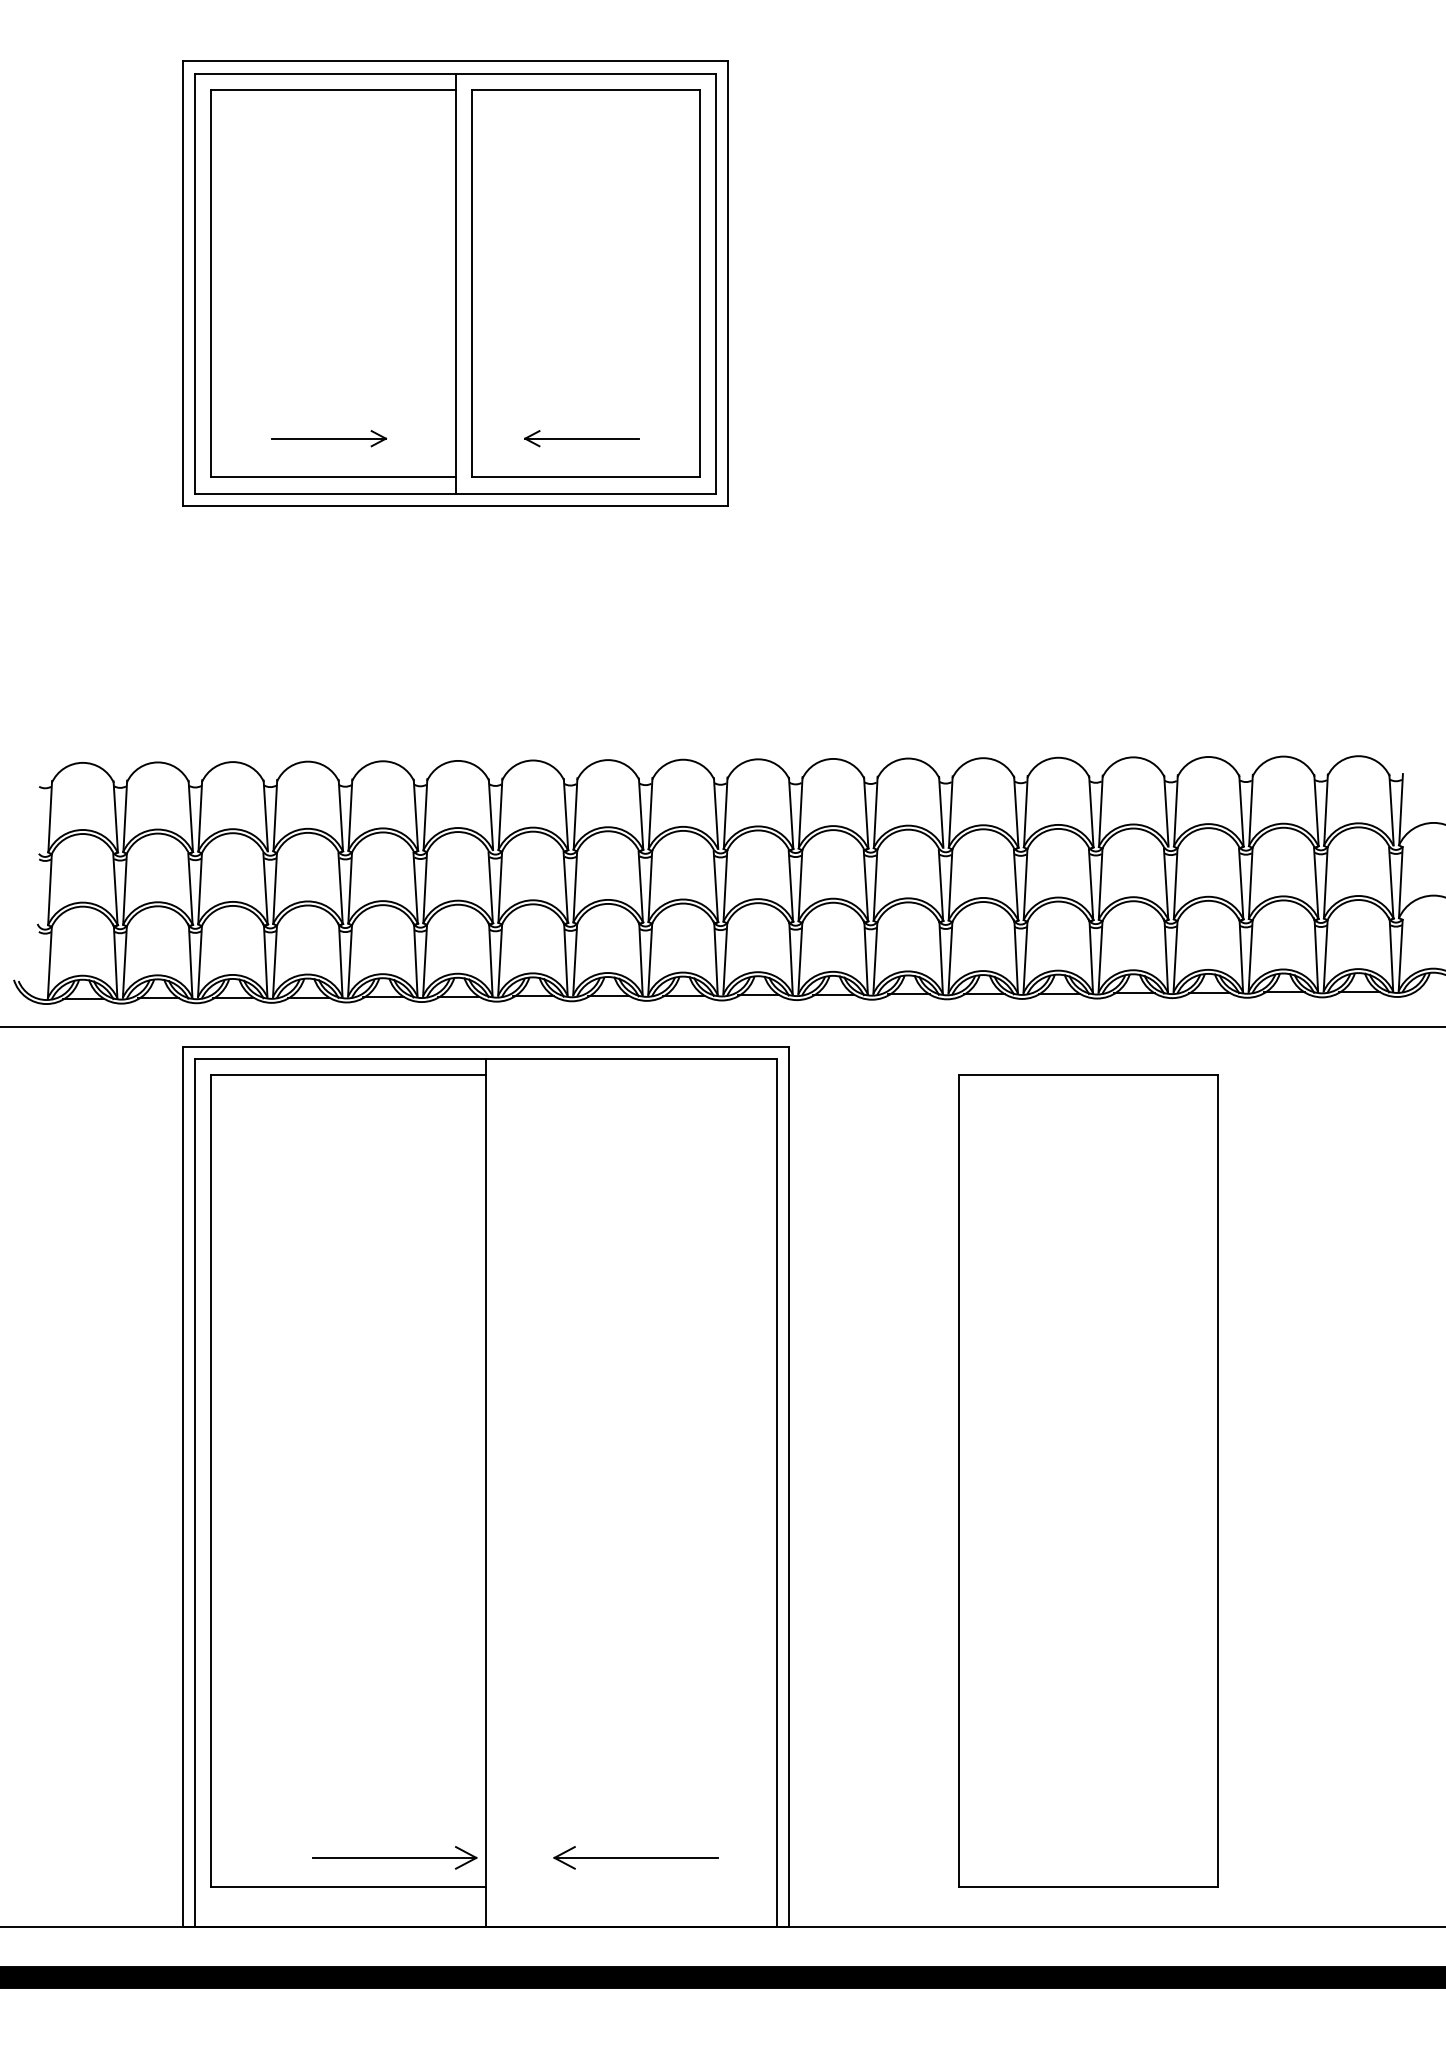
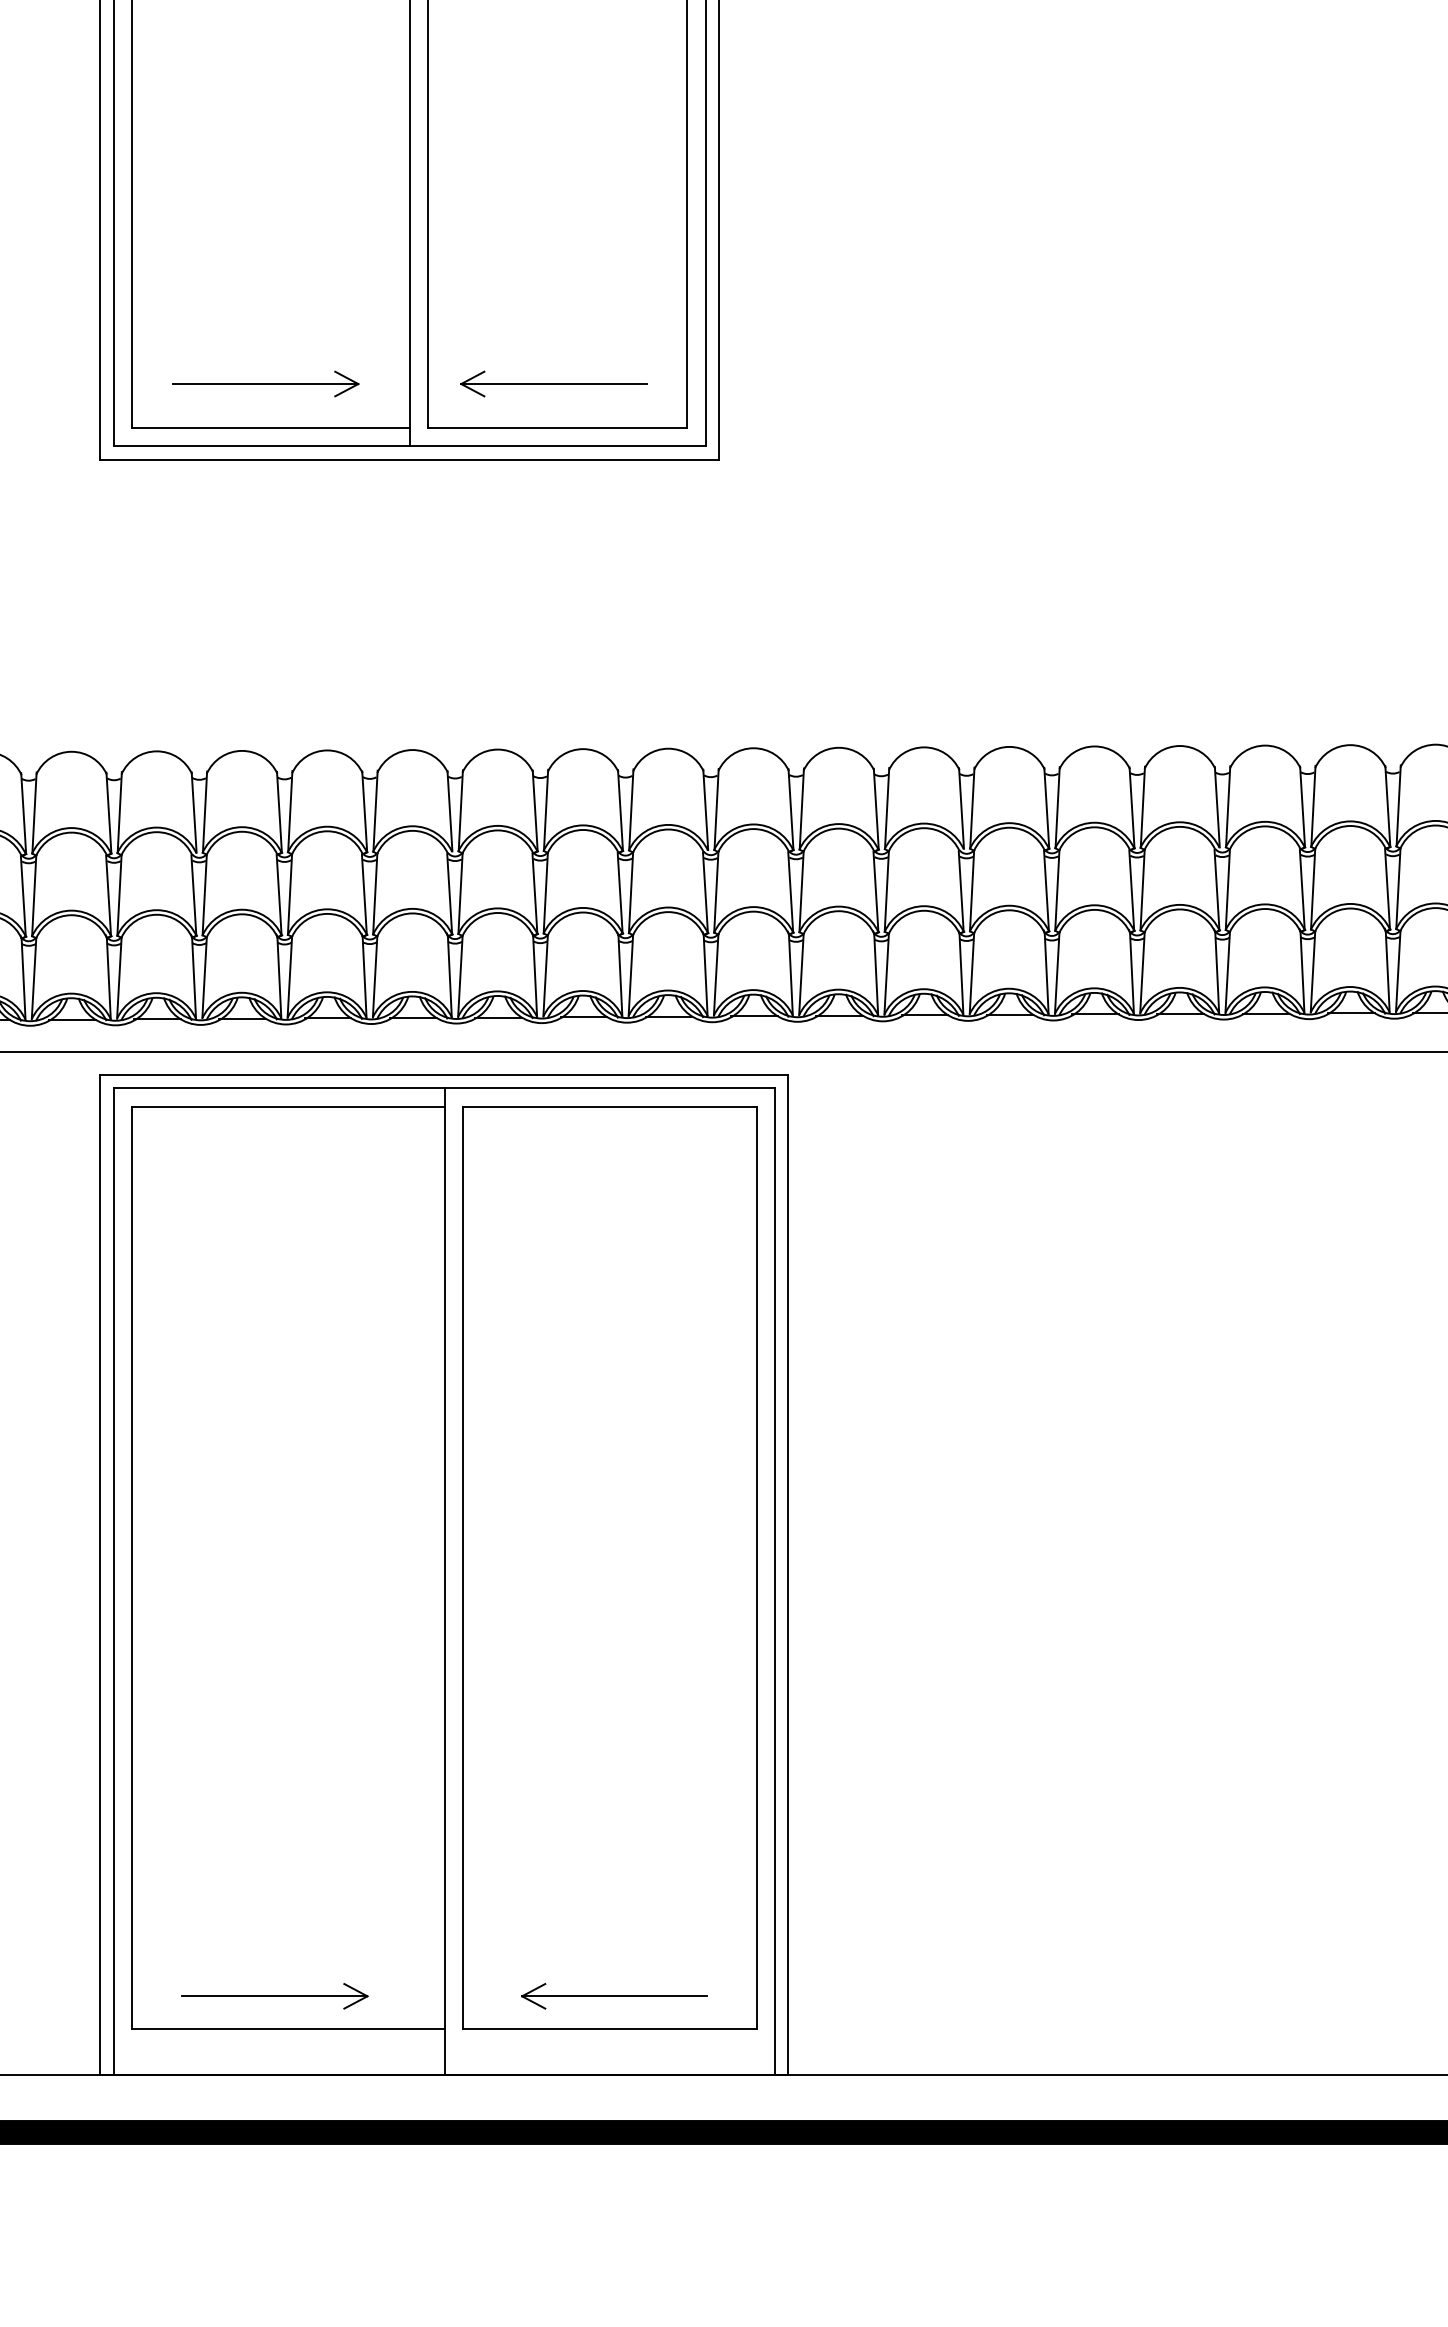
part: (328, 438) -> (265, 383), size x1.43
part: (581, 438) -> (552, 383), size x1.43
part: (1088, 1480) -> (610, 1567), moved
part: (394, 1857) -> (274, 1995), moved

